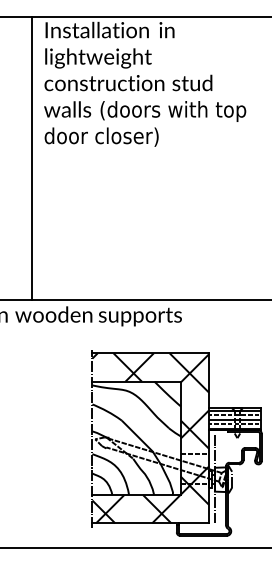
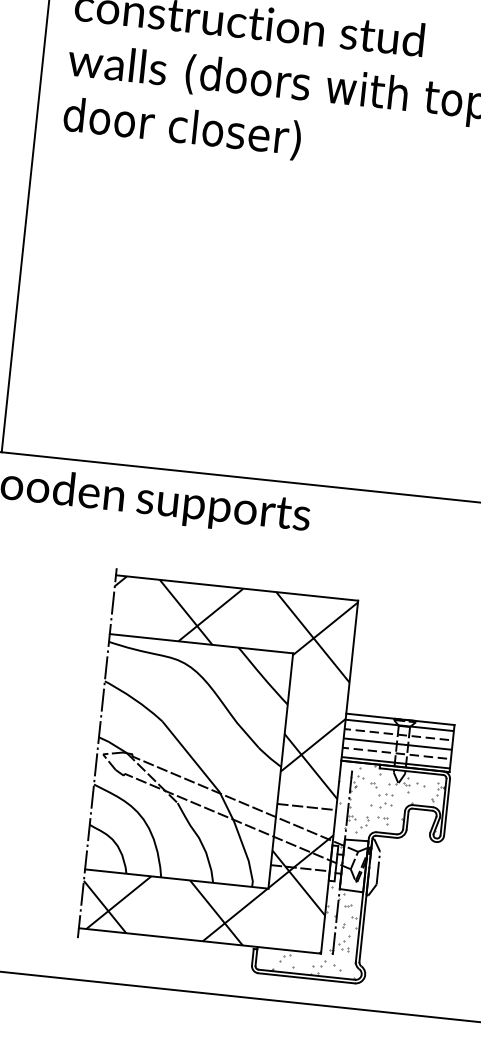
hatch: (234, 451) -> (389, 810), added
hatch: (205, 510) -> (316, 926), added

